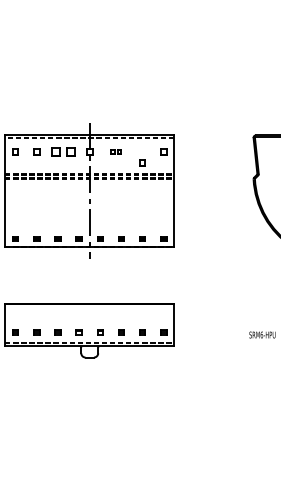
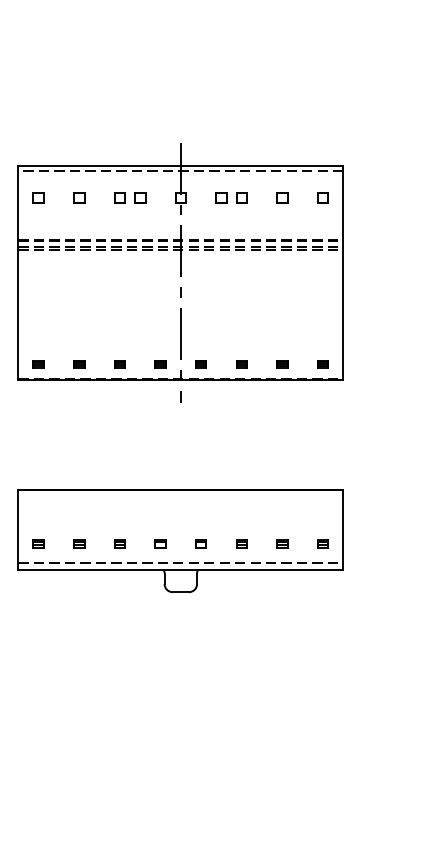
part: (62, 151) -> (128, 196), size x0.71
part: (115, 151) -> (230, 196), size x1.67
part: (142, 162) -> (282, 196), moved

